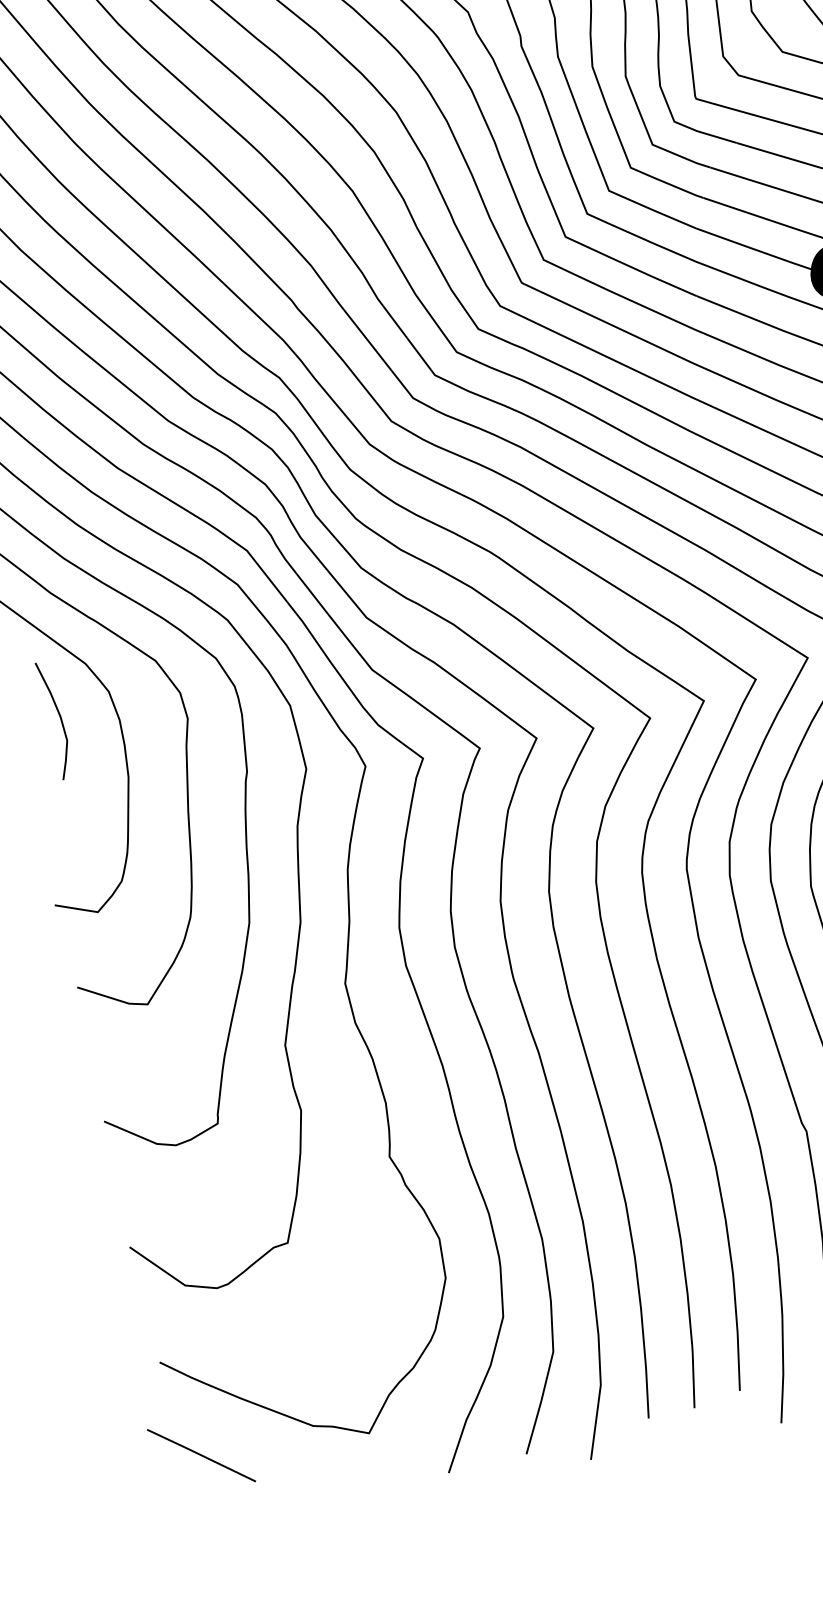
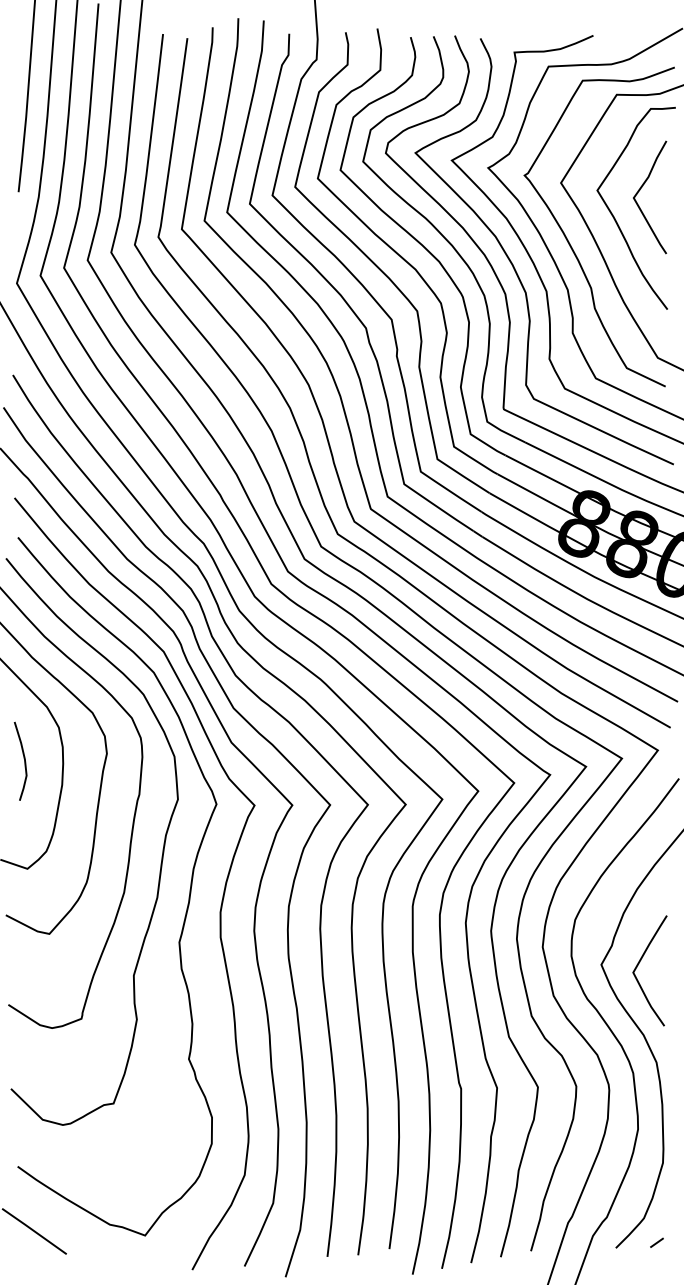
curve: (58, 715) -> (23, 758), moved

